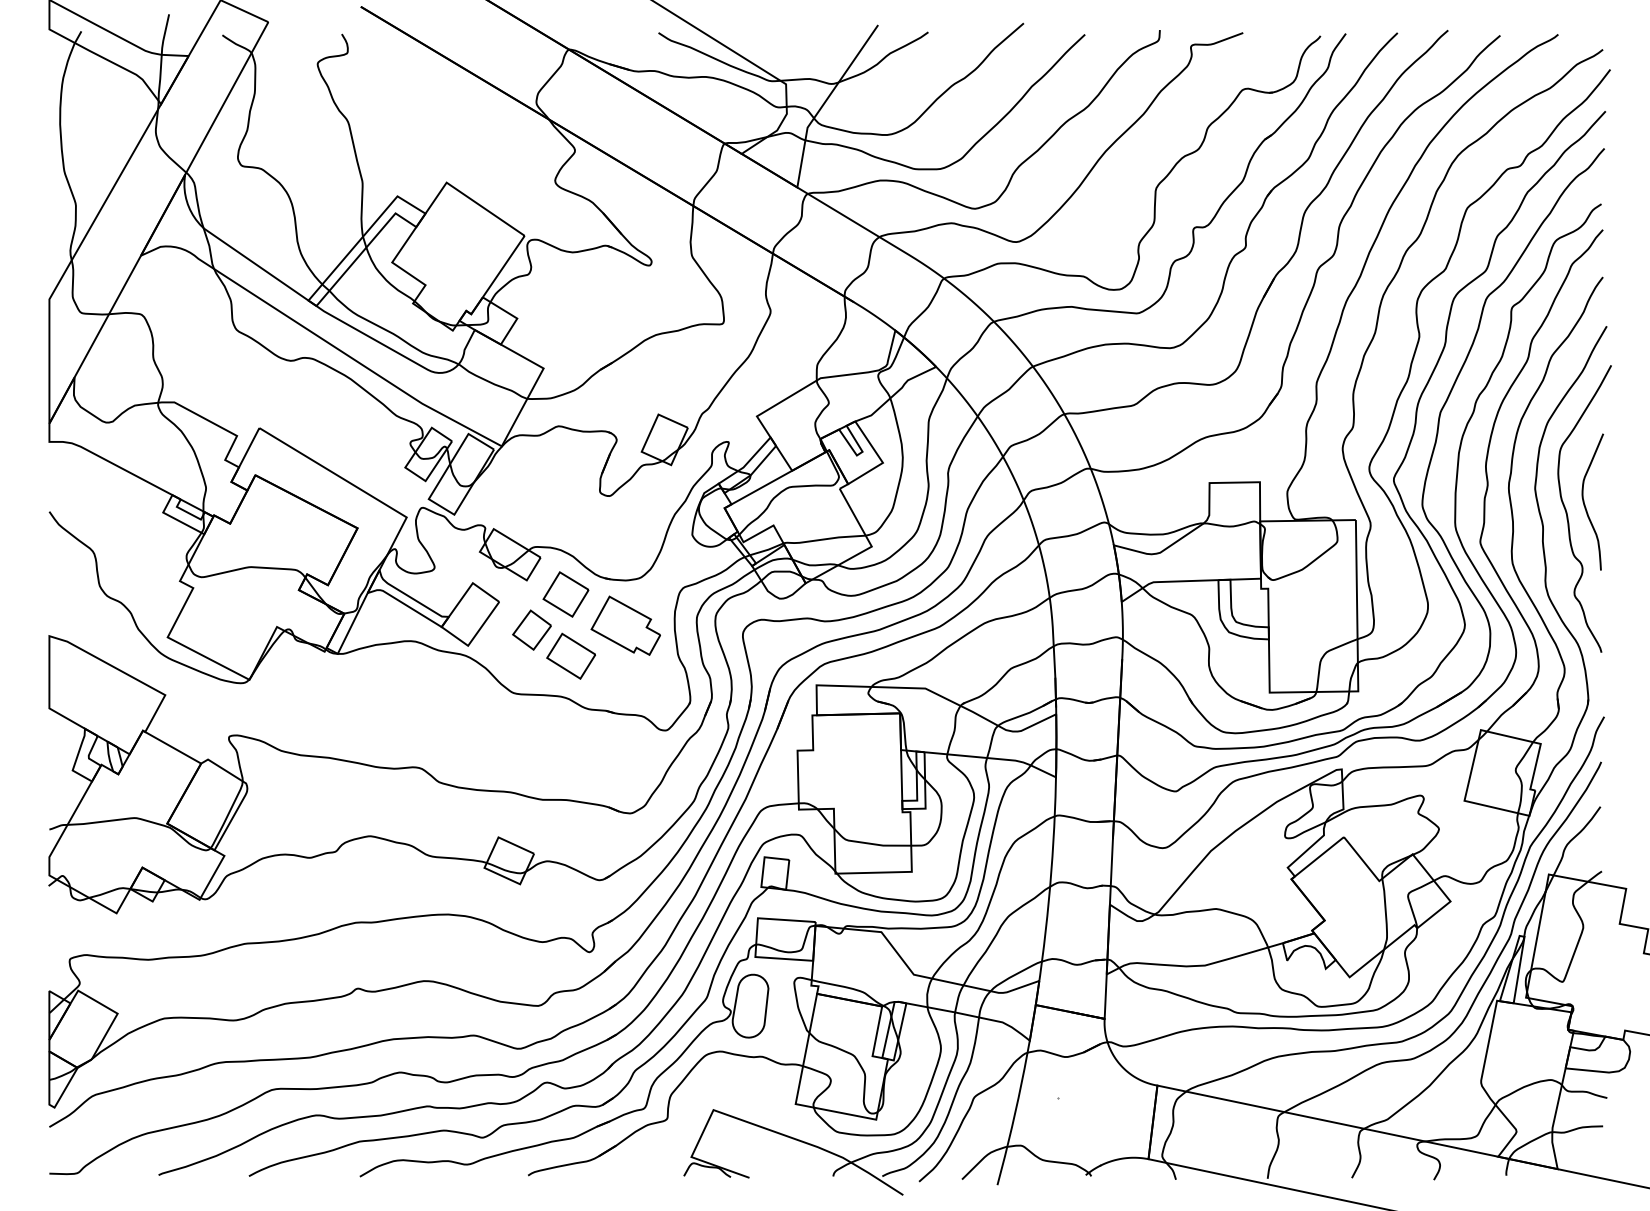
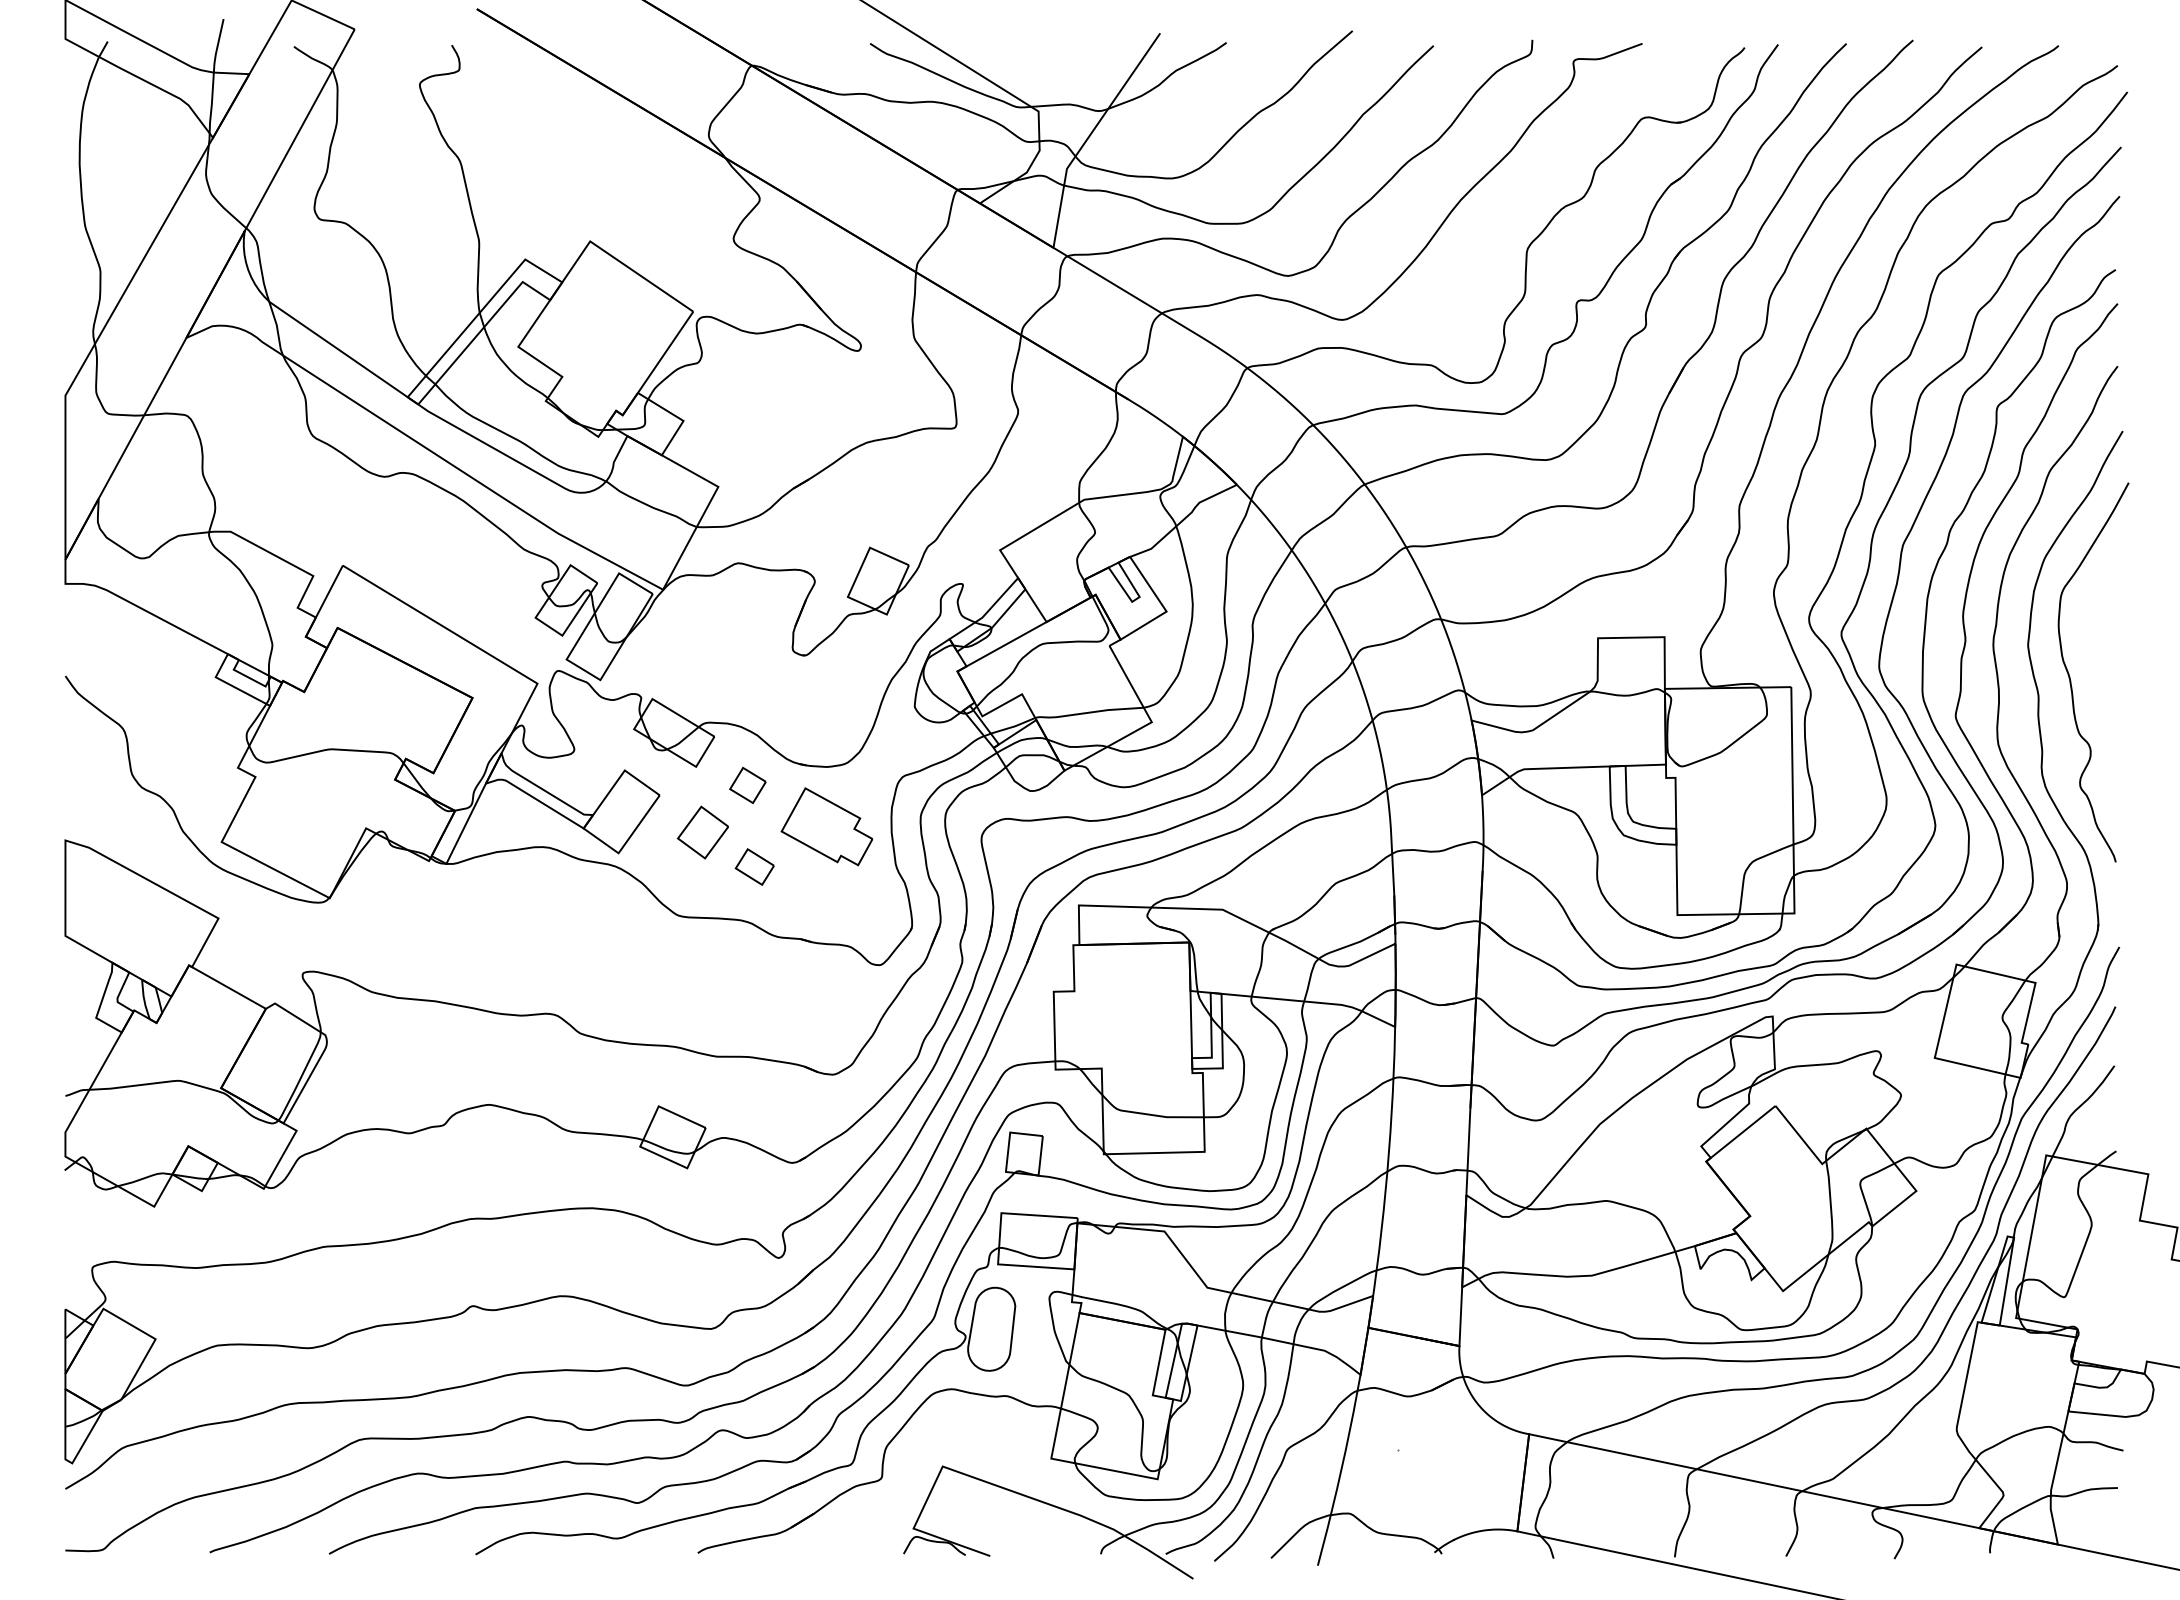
curve: (1585, 505) -> (2094, 667), removed
part: (565, 594) -> (747, 785), size x0.6
part: (571, 655) -> (754, 866), size x0.6

